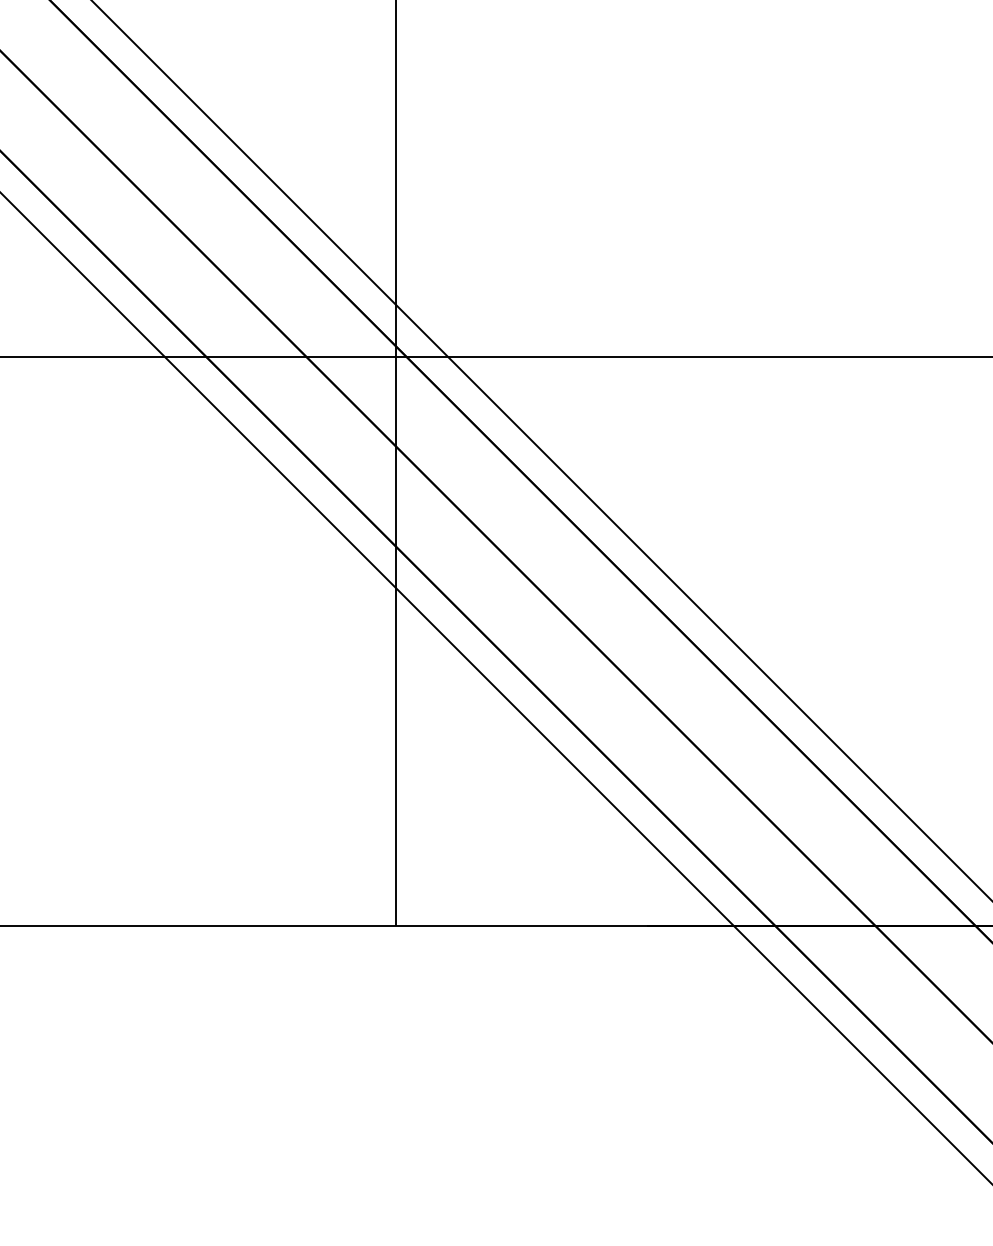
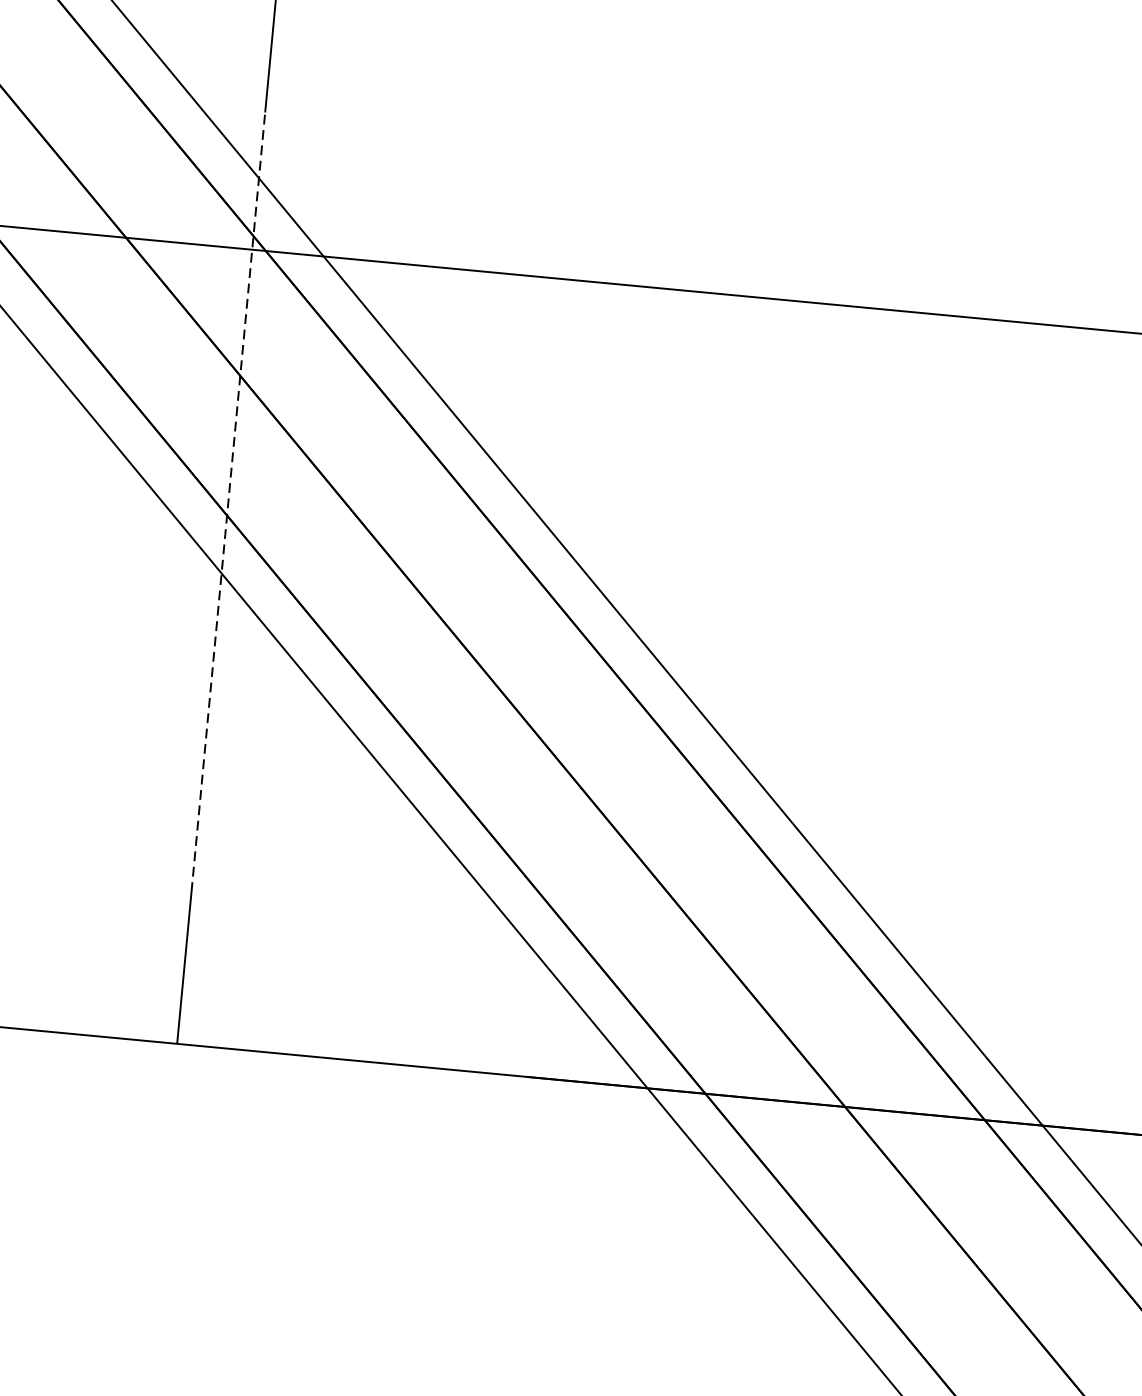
line: (396, 537) -> (228, 502), solid -> dashed

